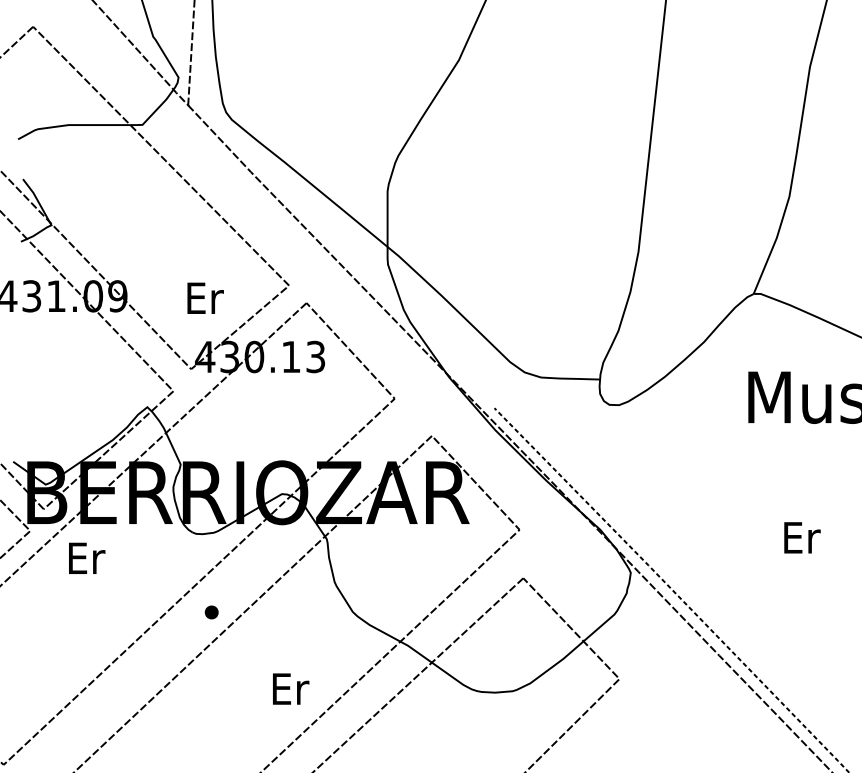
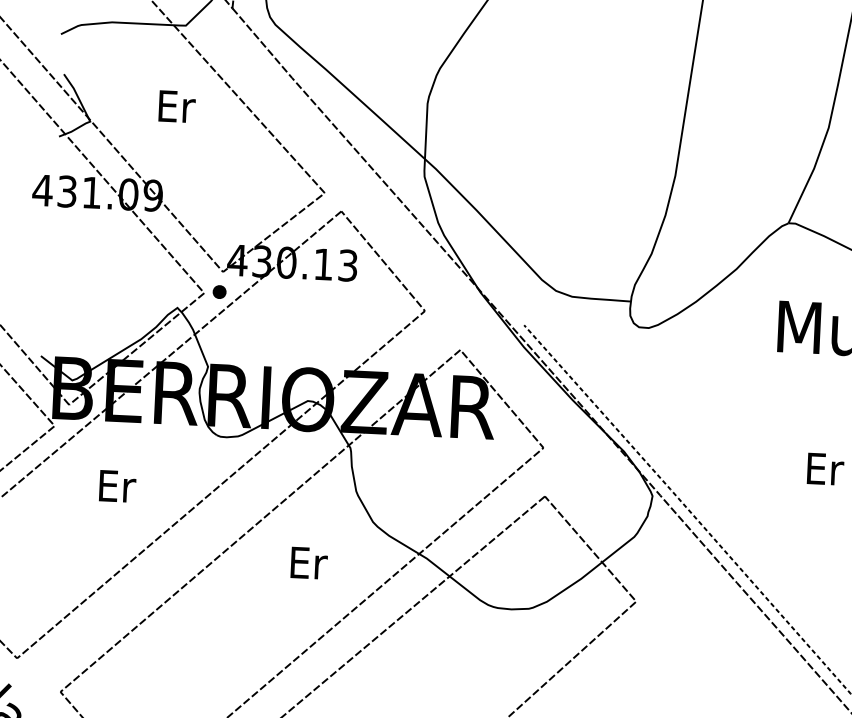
text: (205, 297) -> (177, 105), moved
text: (87, 557) -> (118, 485), moved
part: (211, 612) -> (219, 292), moved
text: (291, 688) -> (309, 562), moved

